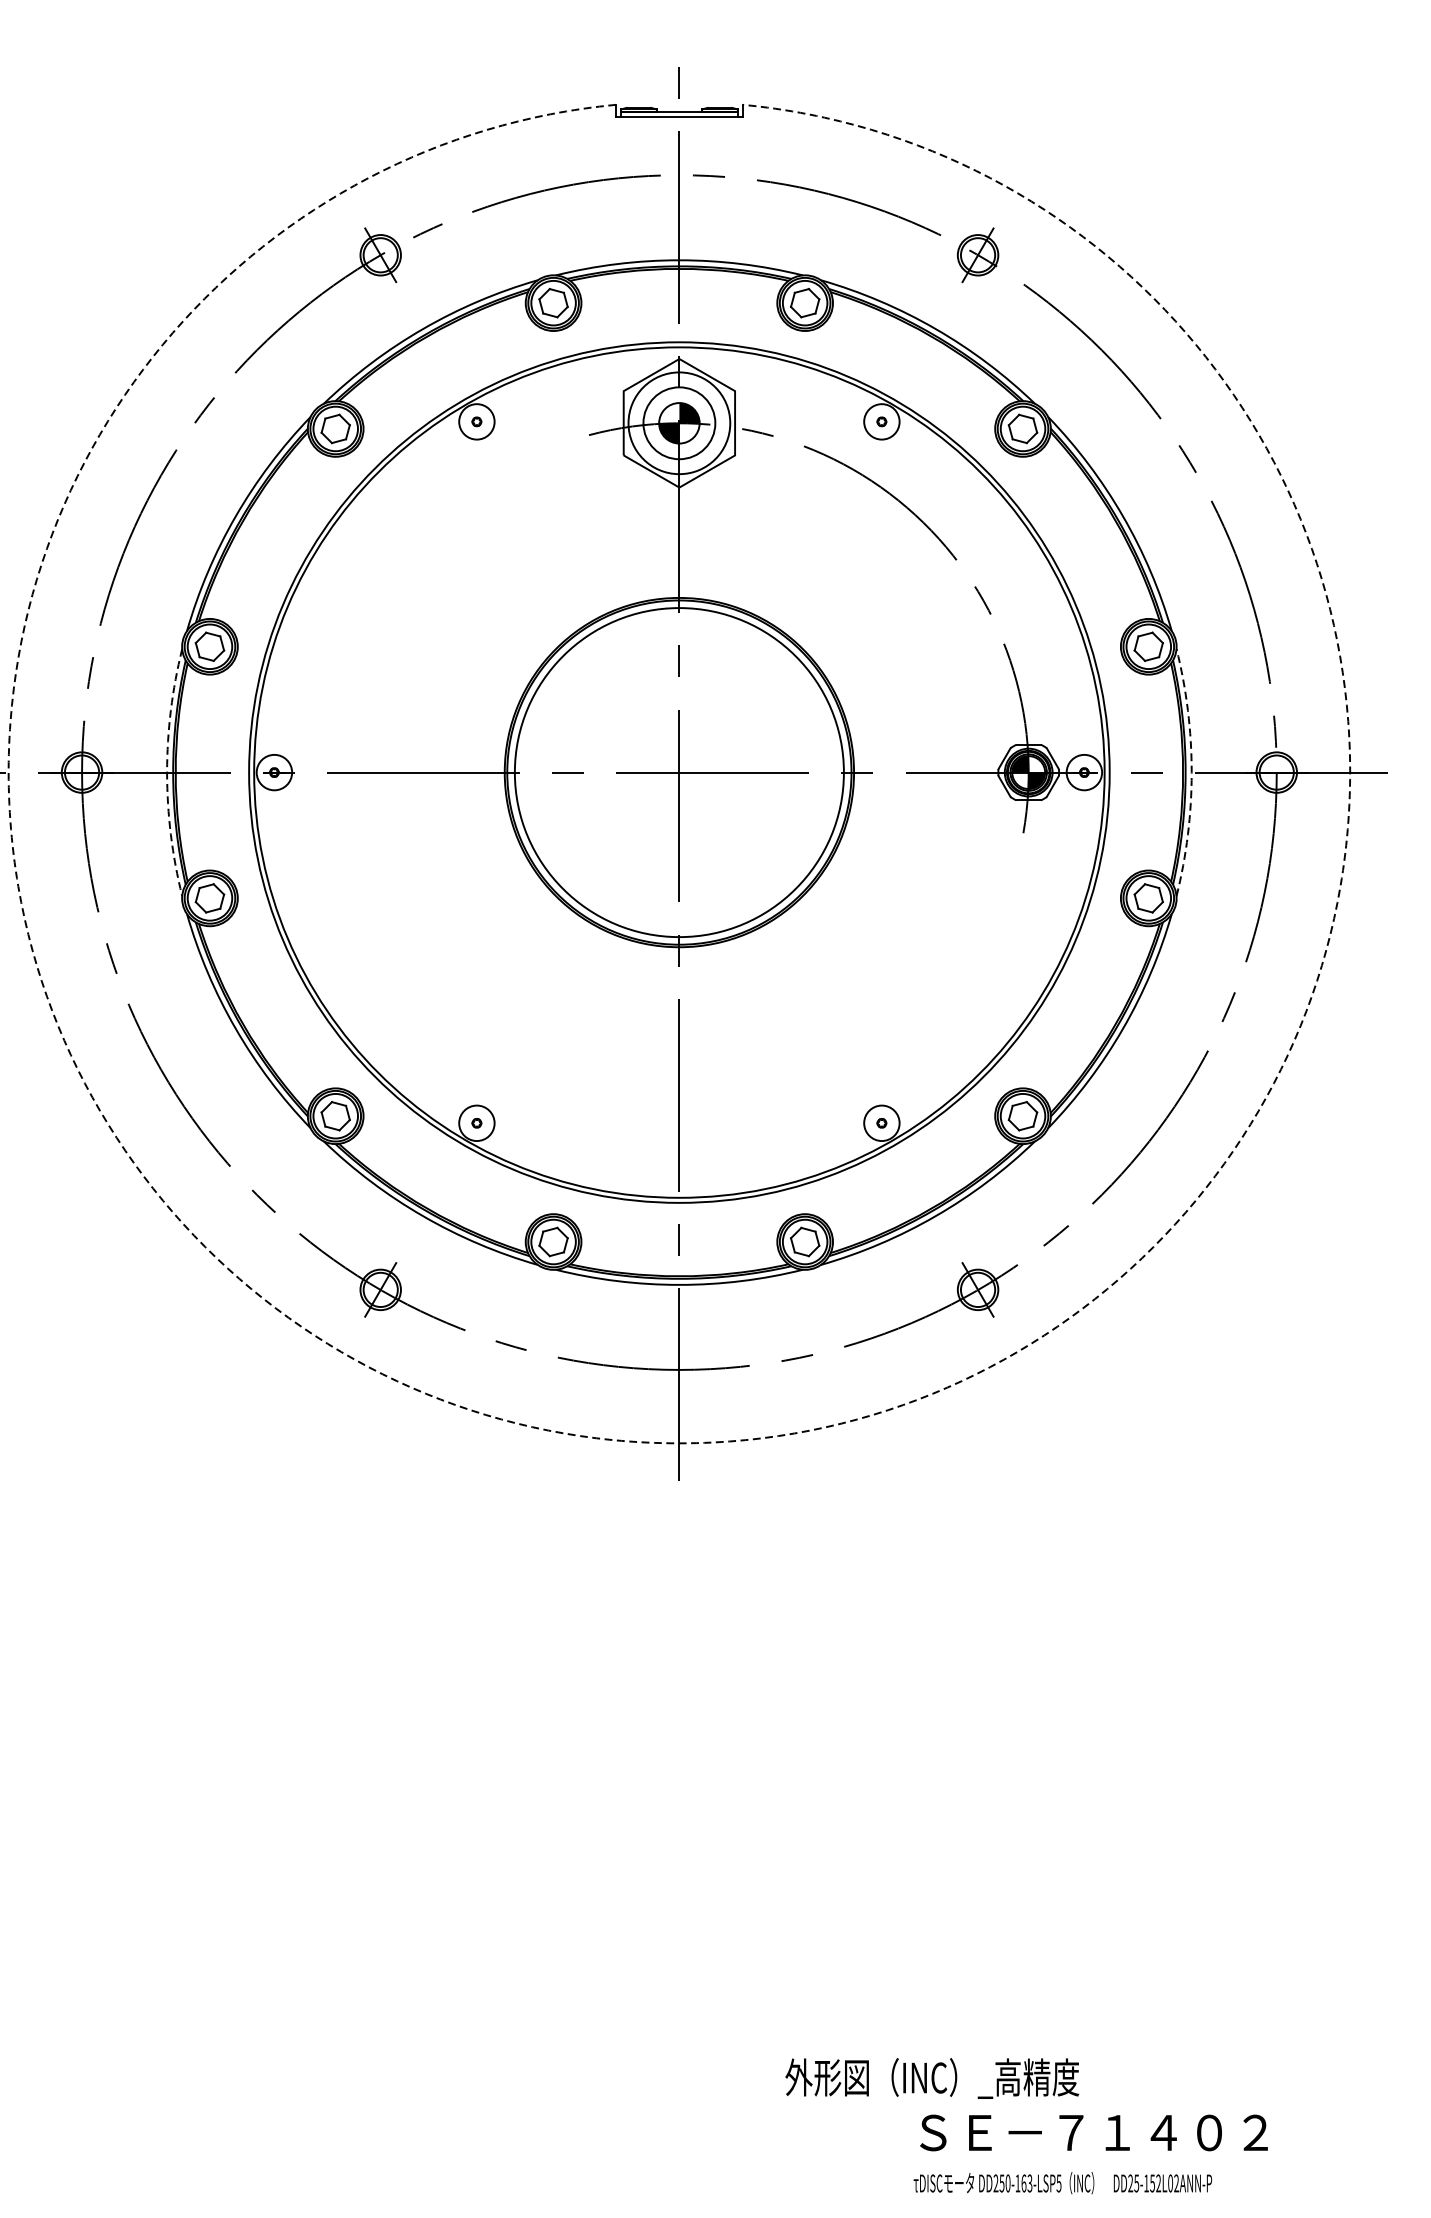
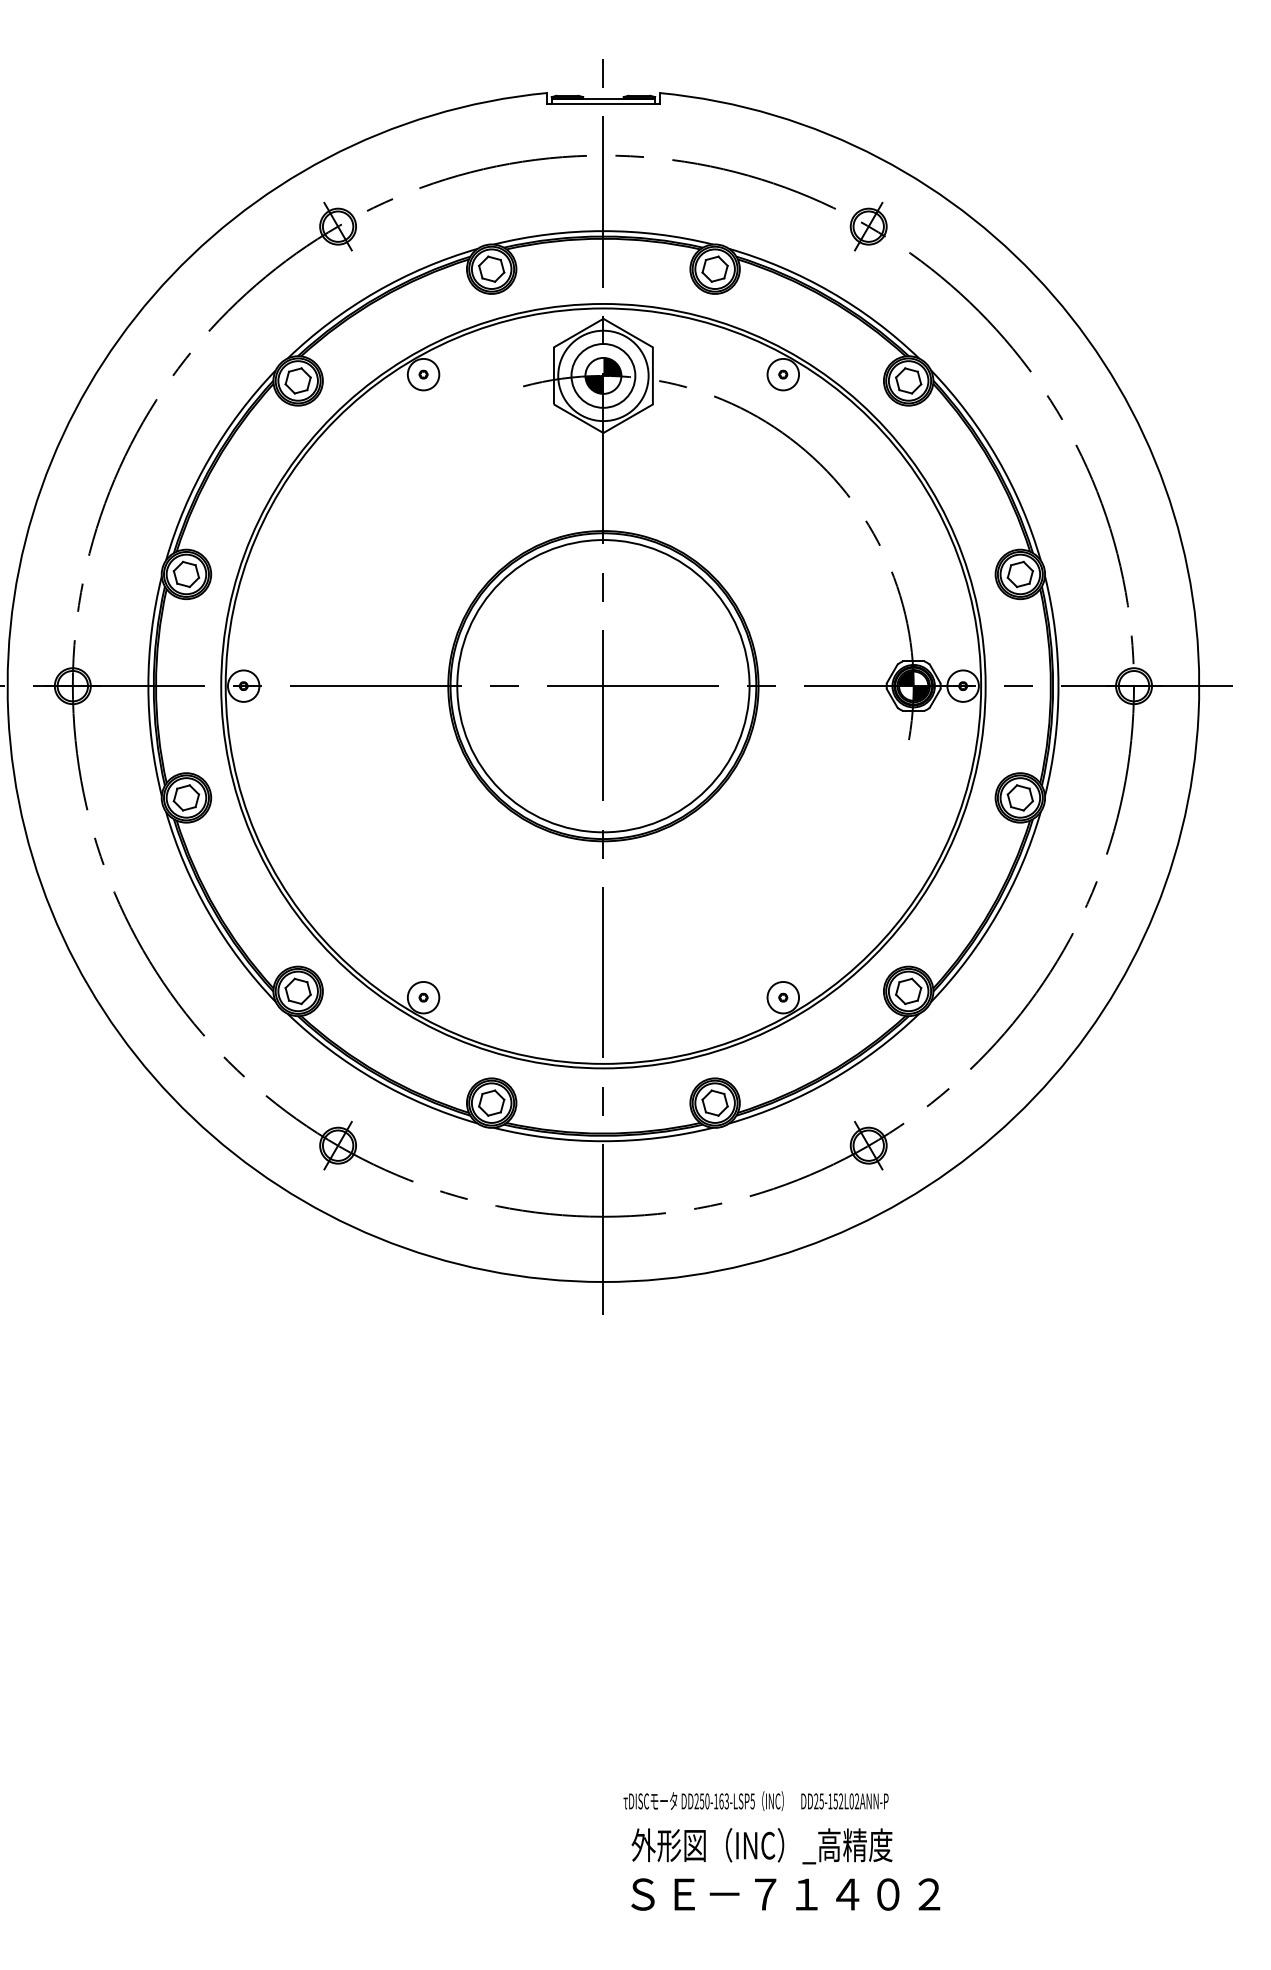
arc: (167, 772) -> (148, 686), dashed -> solid
arc: (1191, 772) -> (1058, 686), dashed -> solid
arc: (679, 1442) -> (603, 1281), dashed -> solid
text: (931, 2078) -> (761, 1846), moved
text: (1093, 2132) -> (785, 1894), moved
text: (1062, 2182) -> (755, 1800), moved

